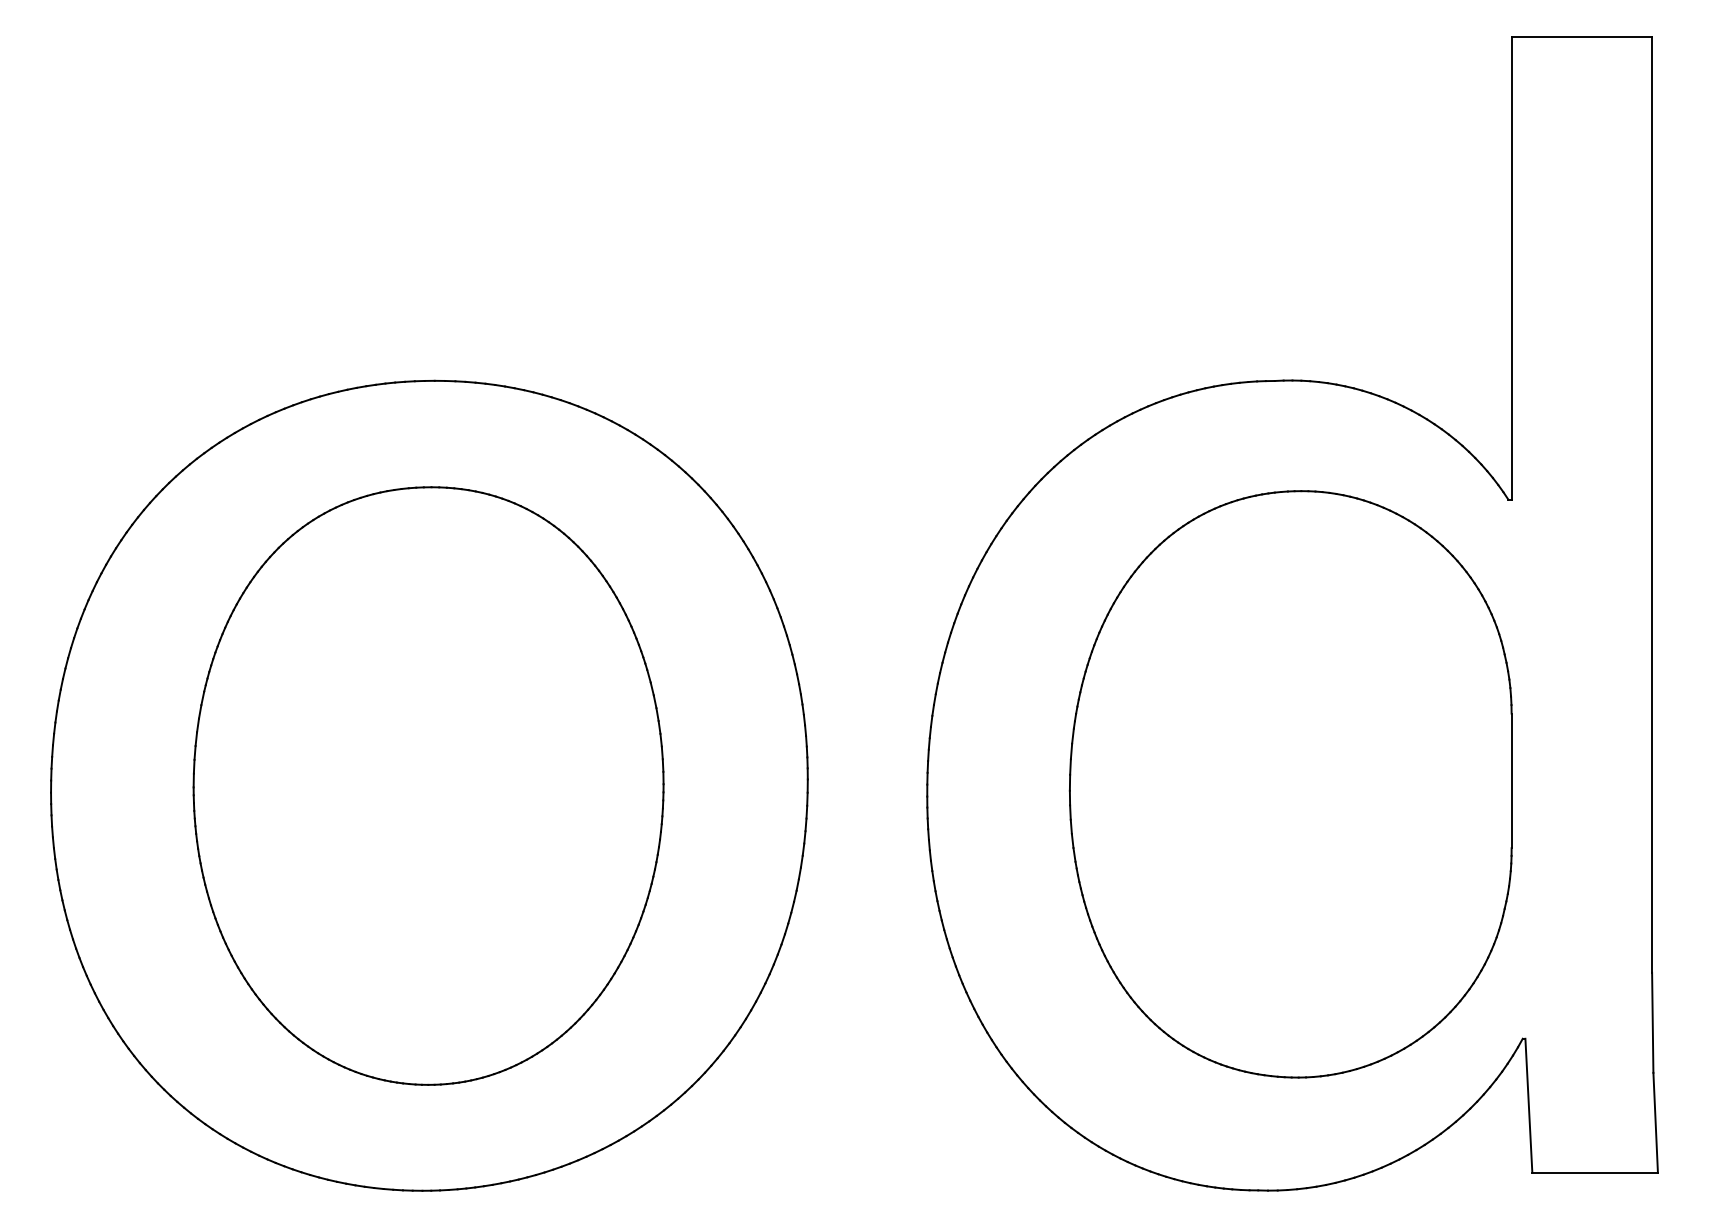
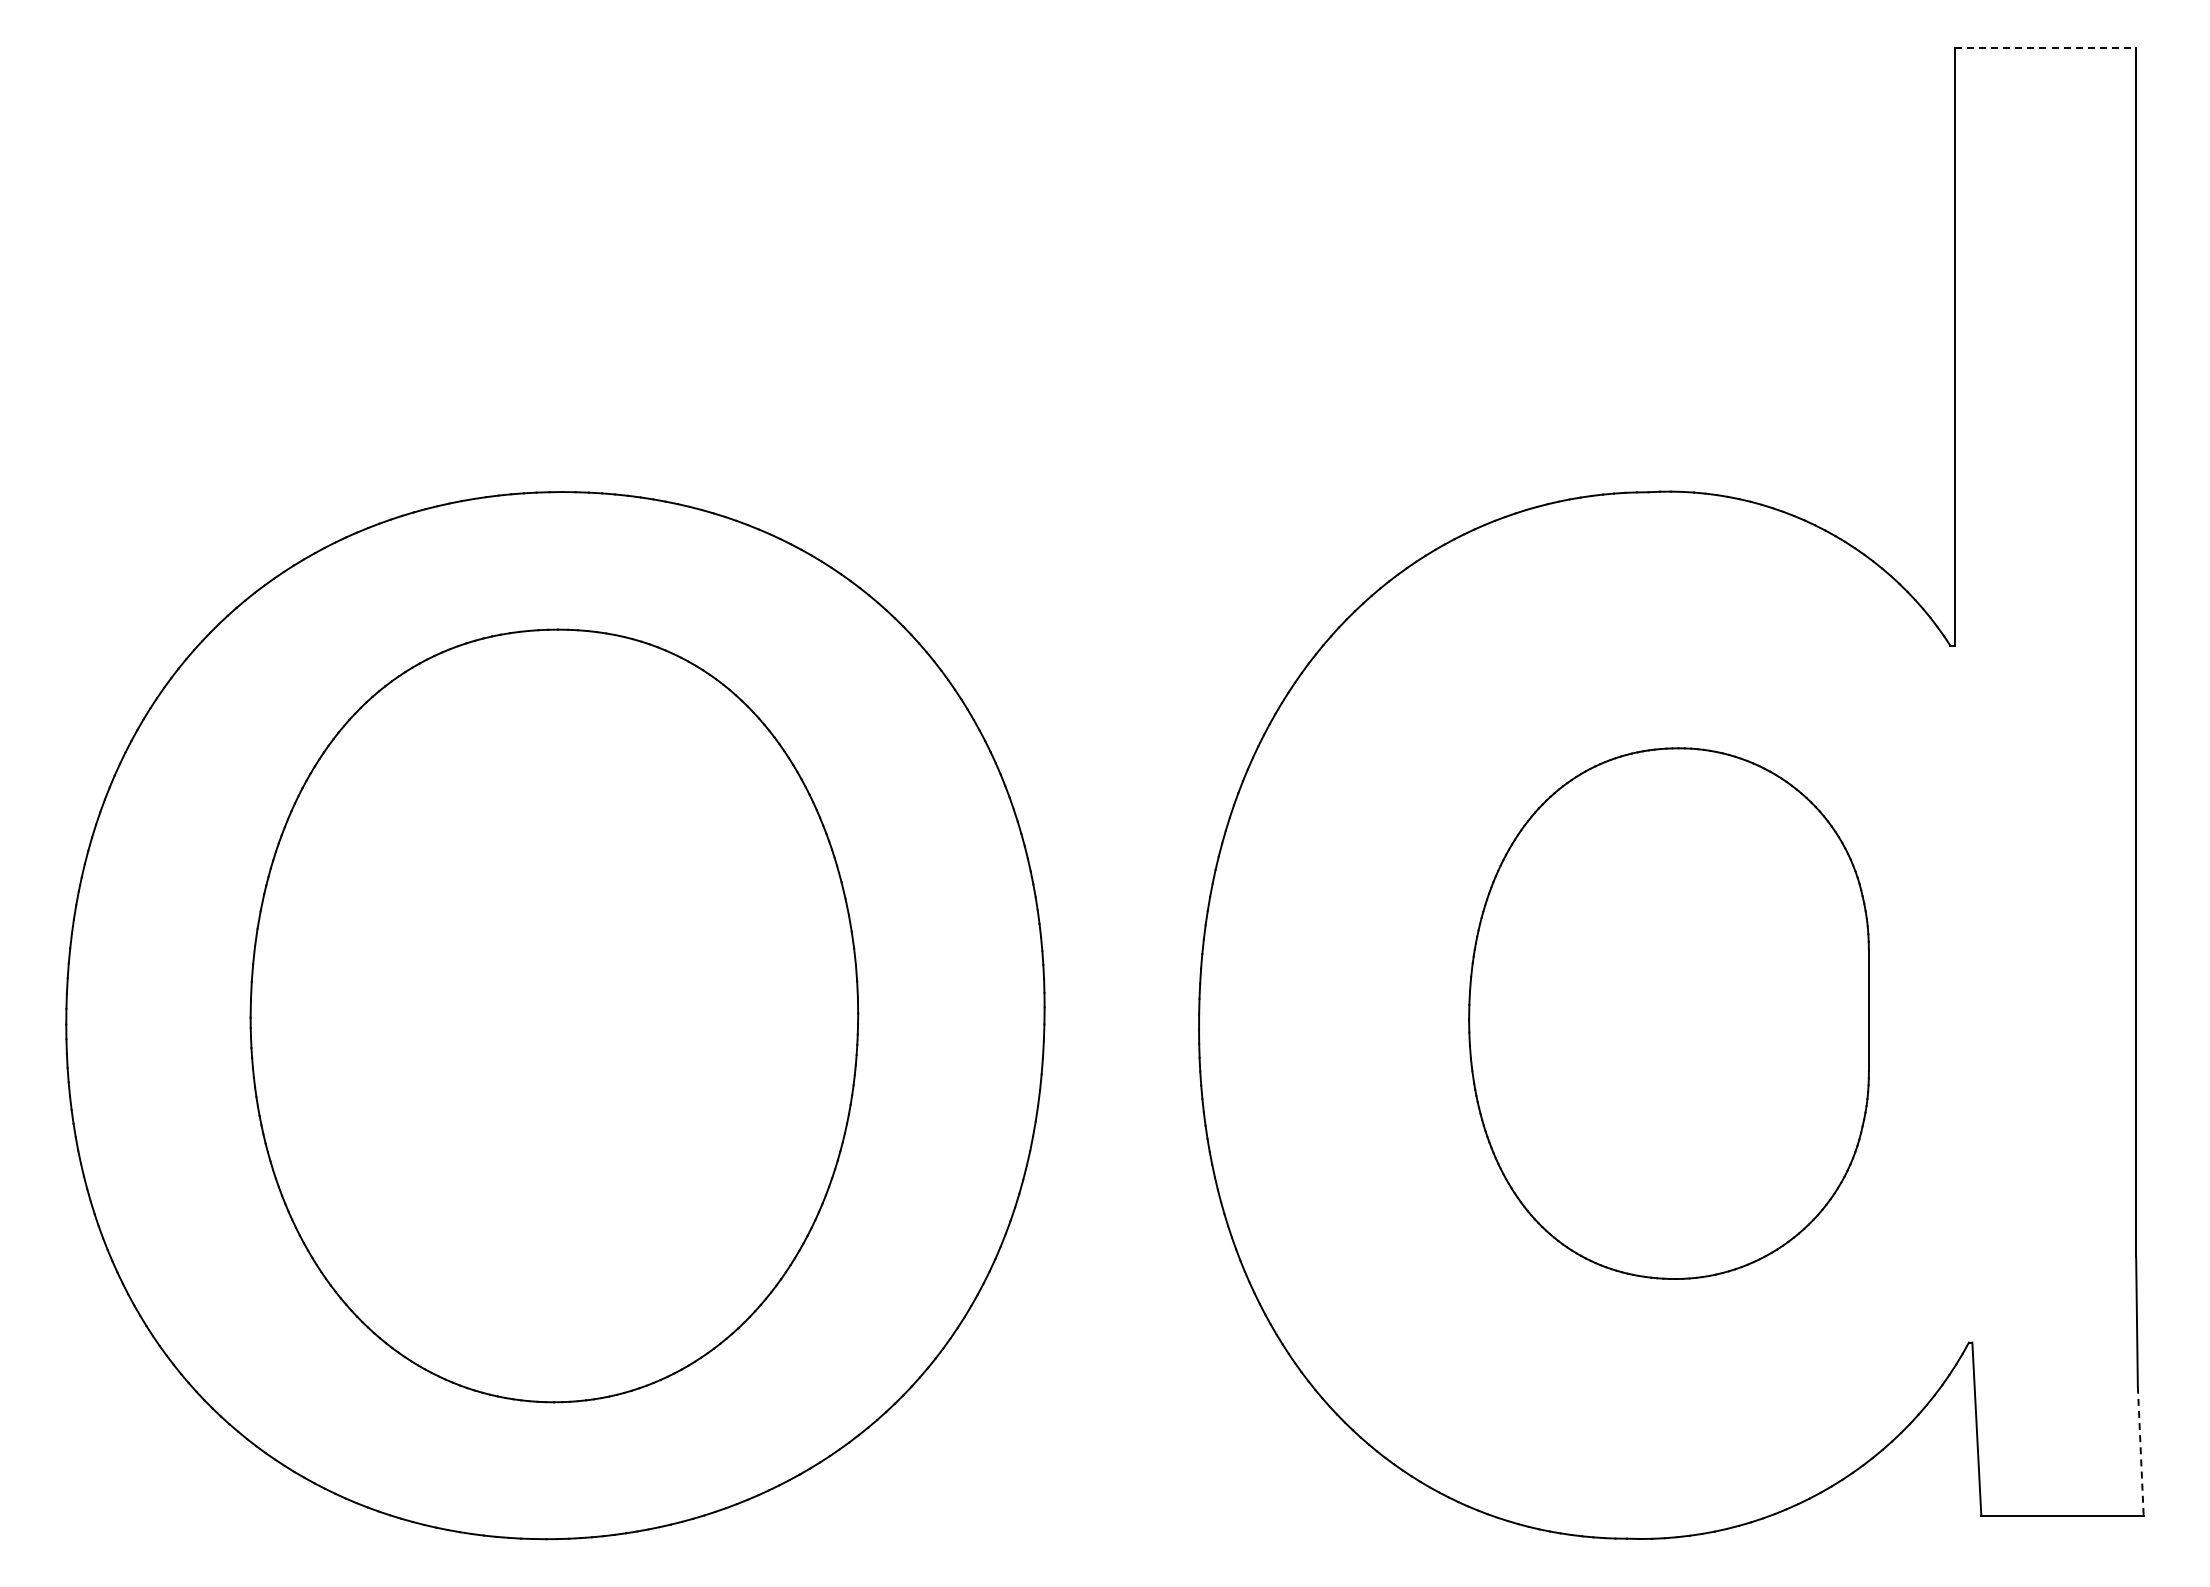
line: (1581, 36) -> (2045, 47), solid -> dashed
part: (1290, 784) -> (1668, 1013), size x0.7
line: (1655, 1122) -> (2140, 1451), solid -> dashed

